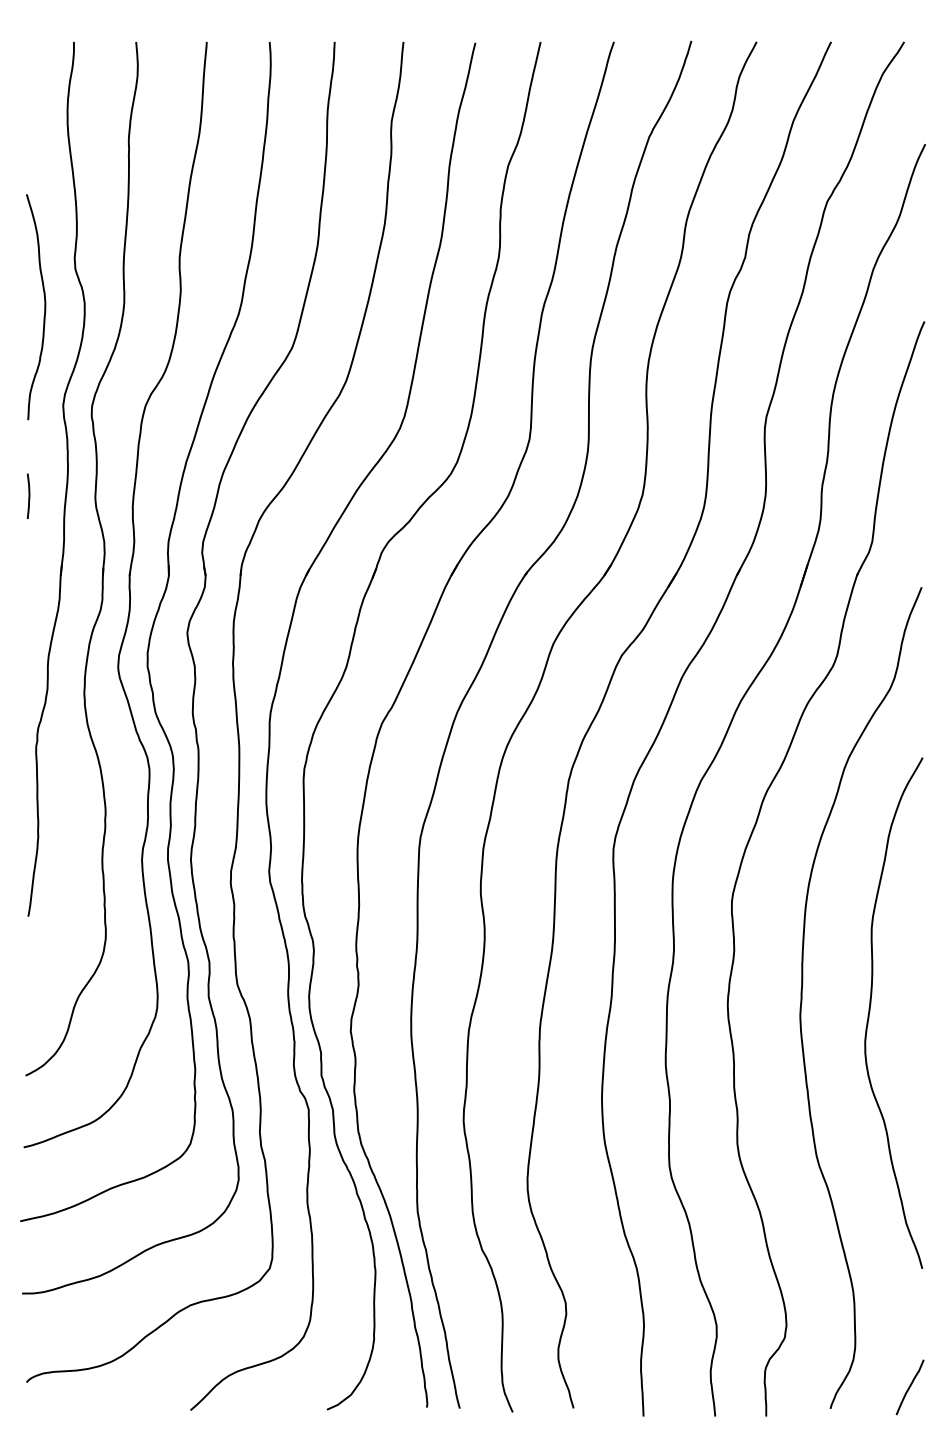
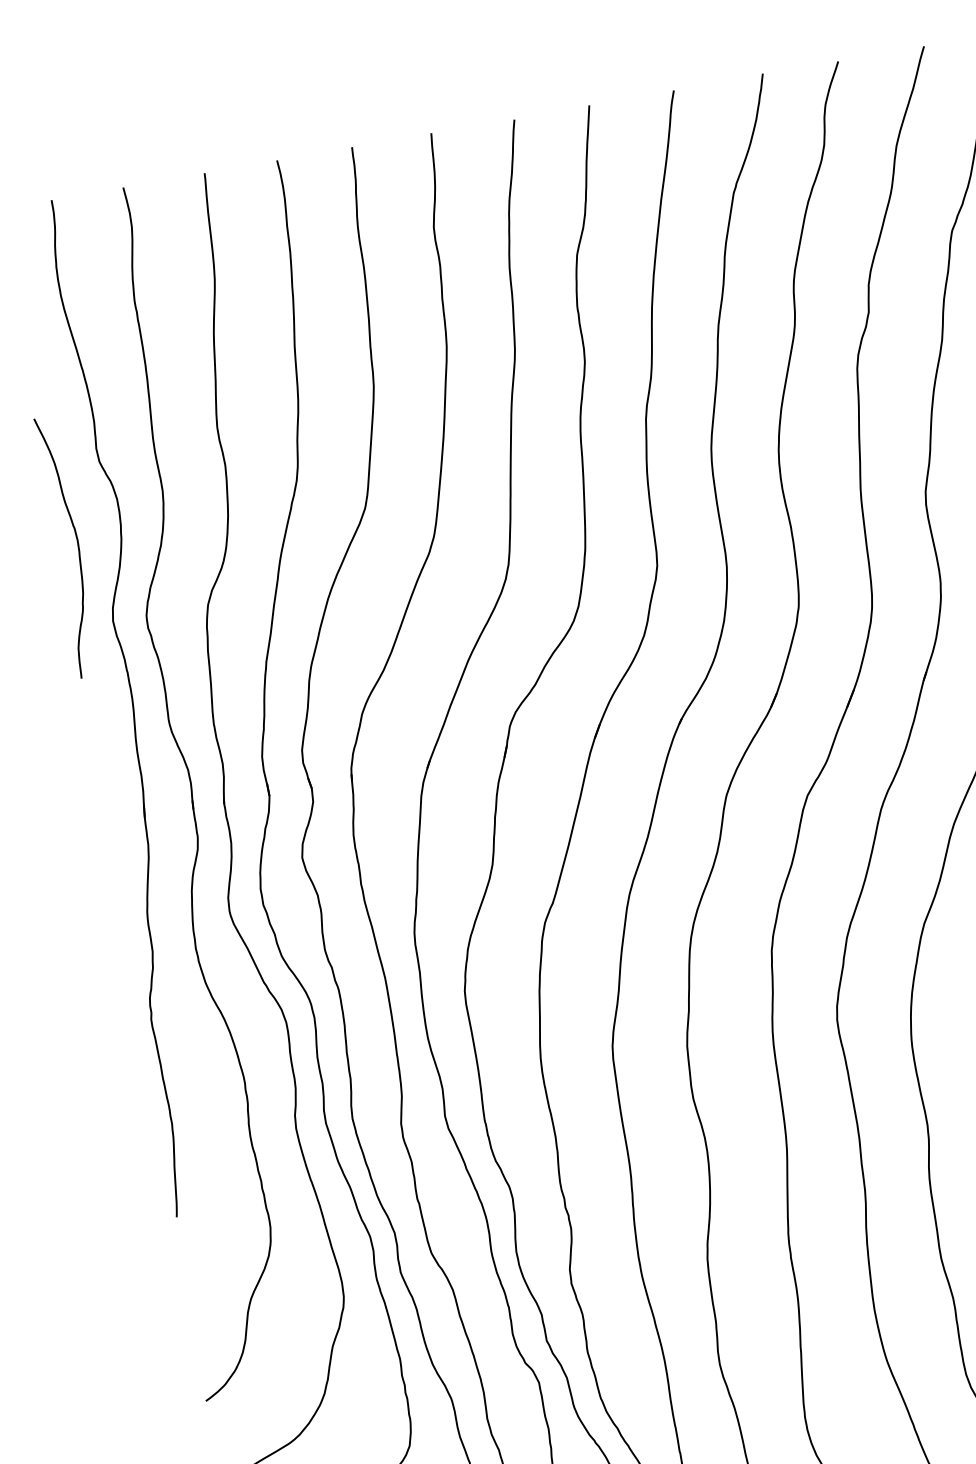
curve: (44, 307) -> (77, 545), moved
curve: (28, 495) -> (91, 732), removed

